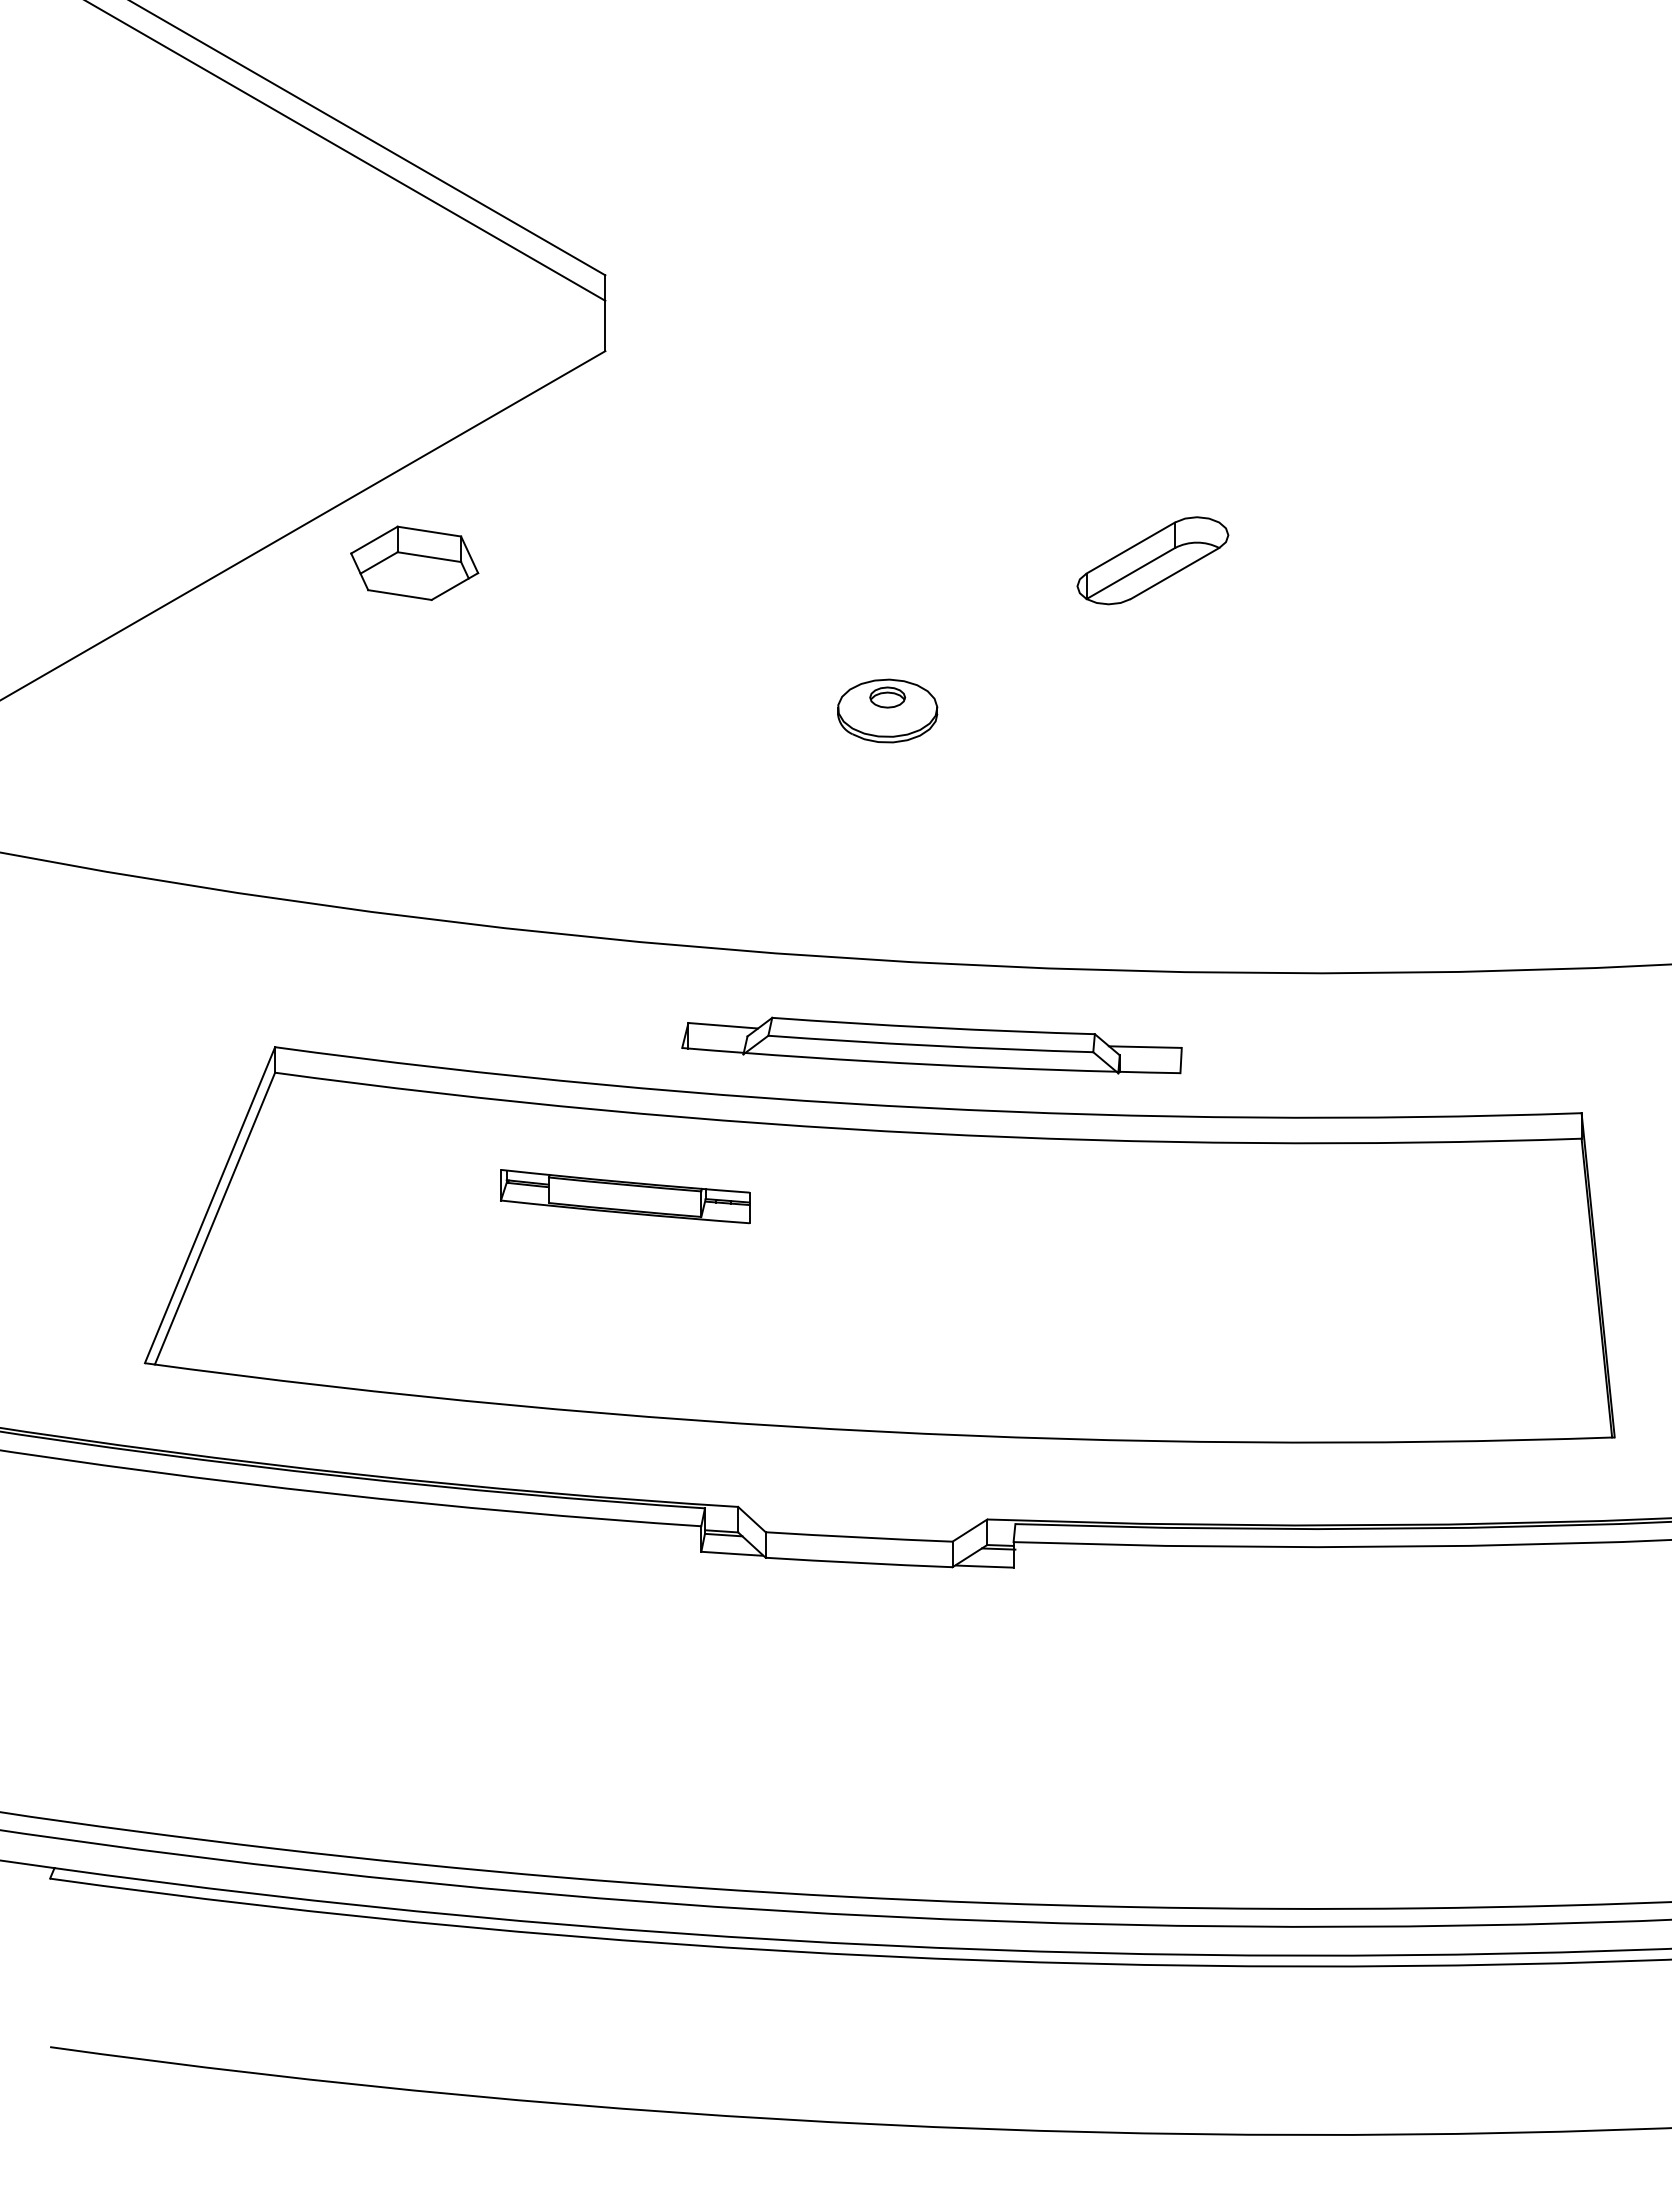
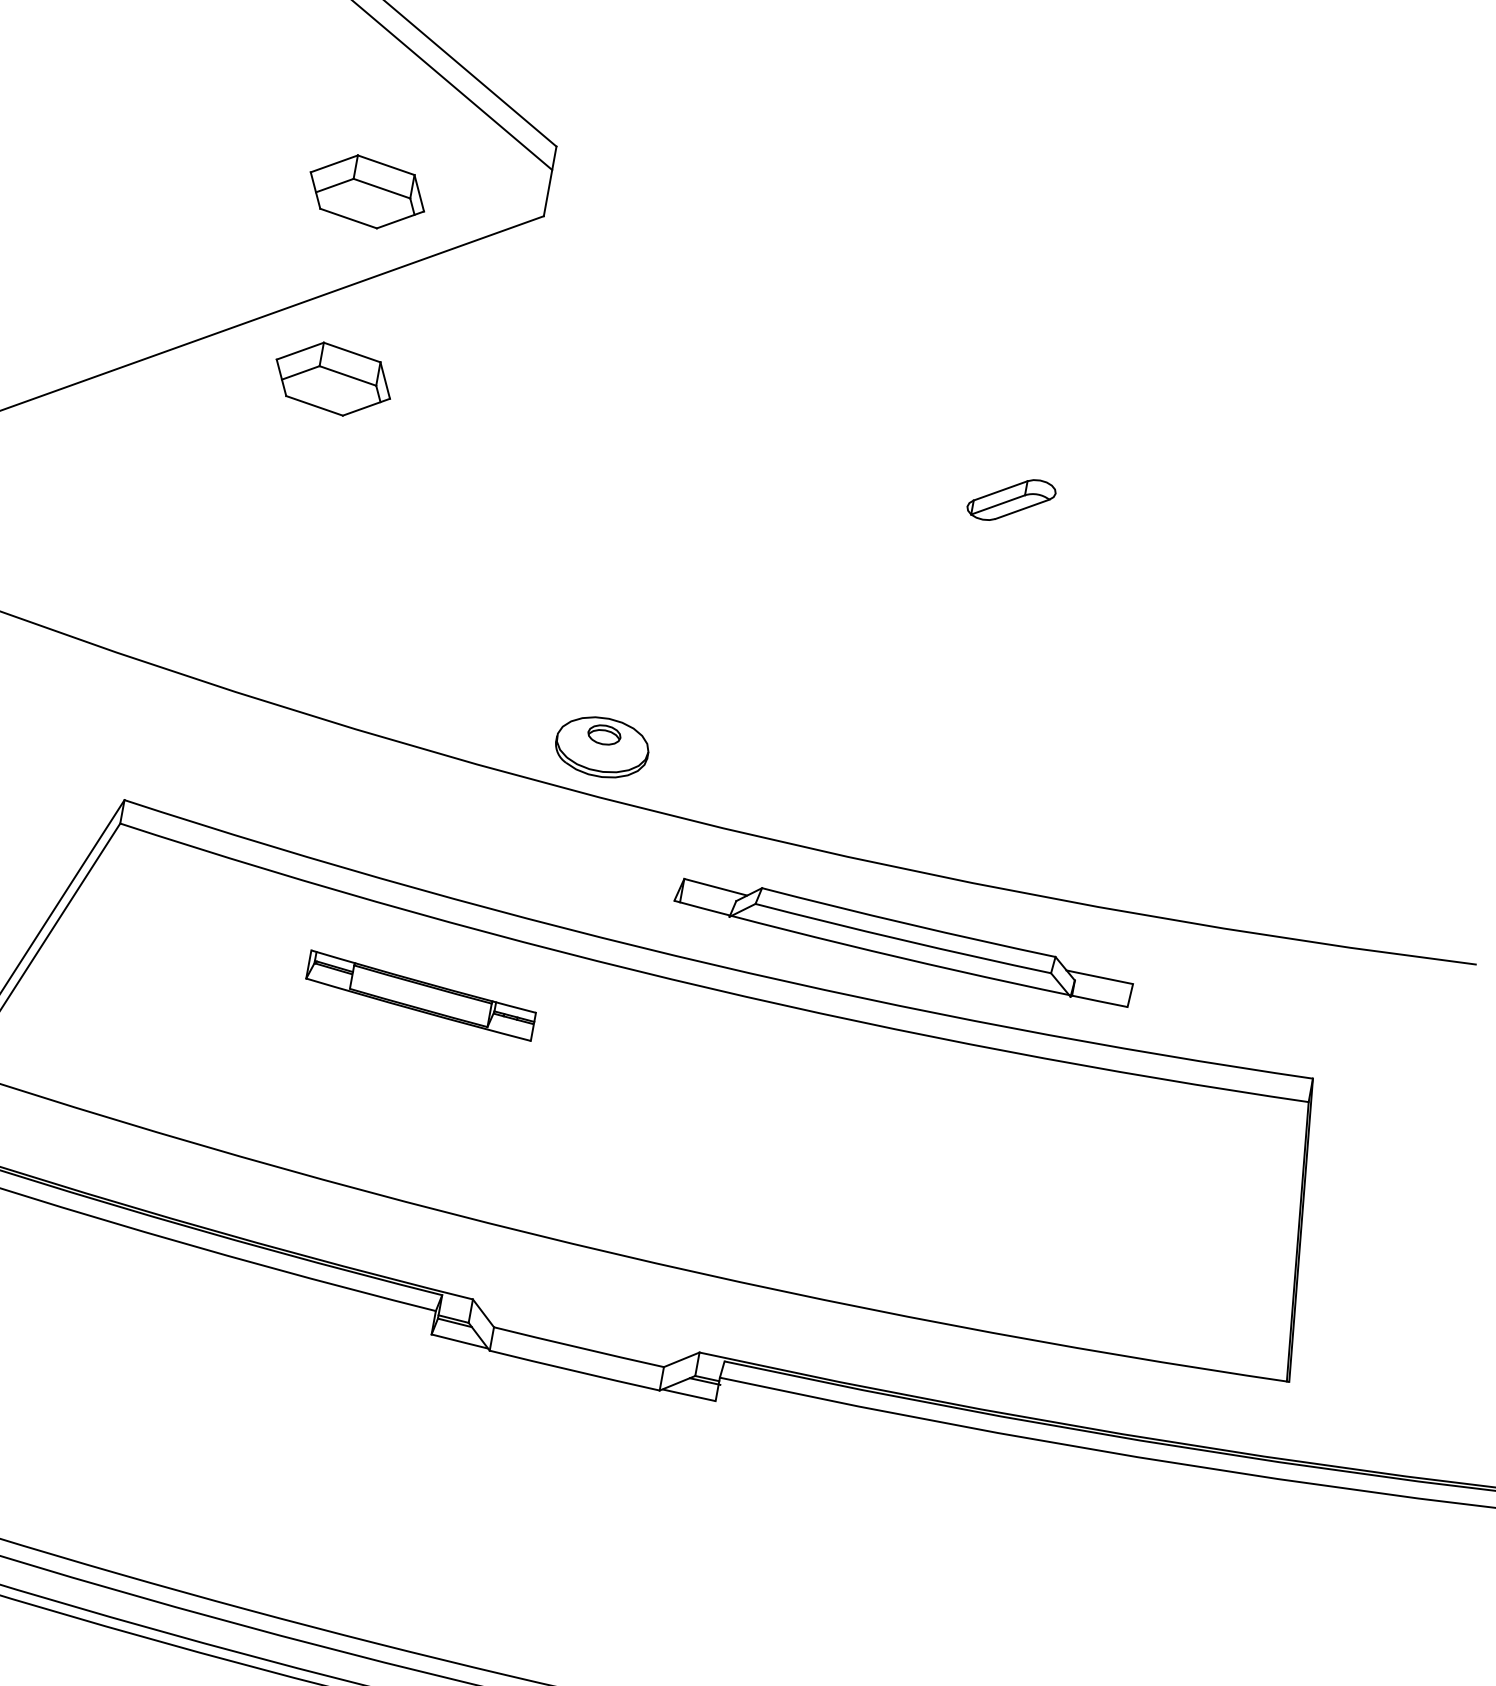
part: (414, 358) -> (367, 191), added
part: (1152, 560) -> (1011, 499), size x0.6
part: (887, 710) -> (602, 746), moved
part: (931, 1045) -> (903, 940), moved

